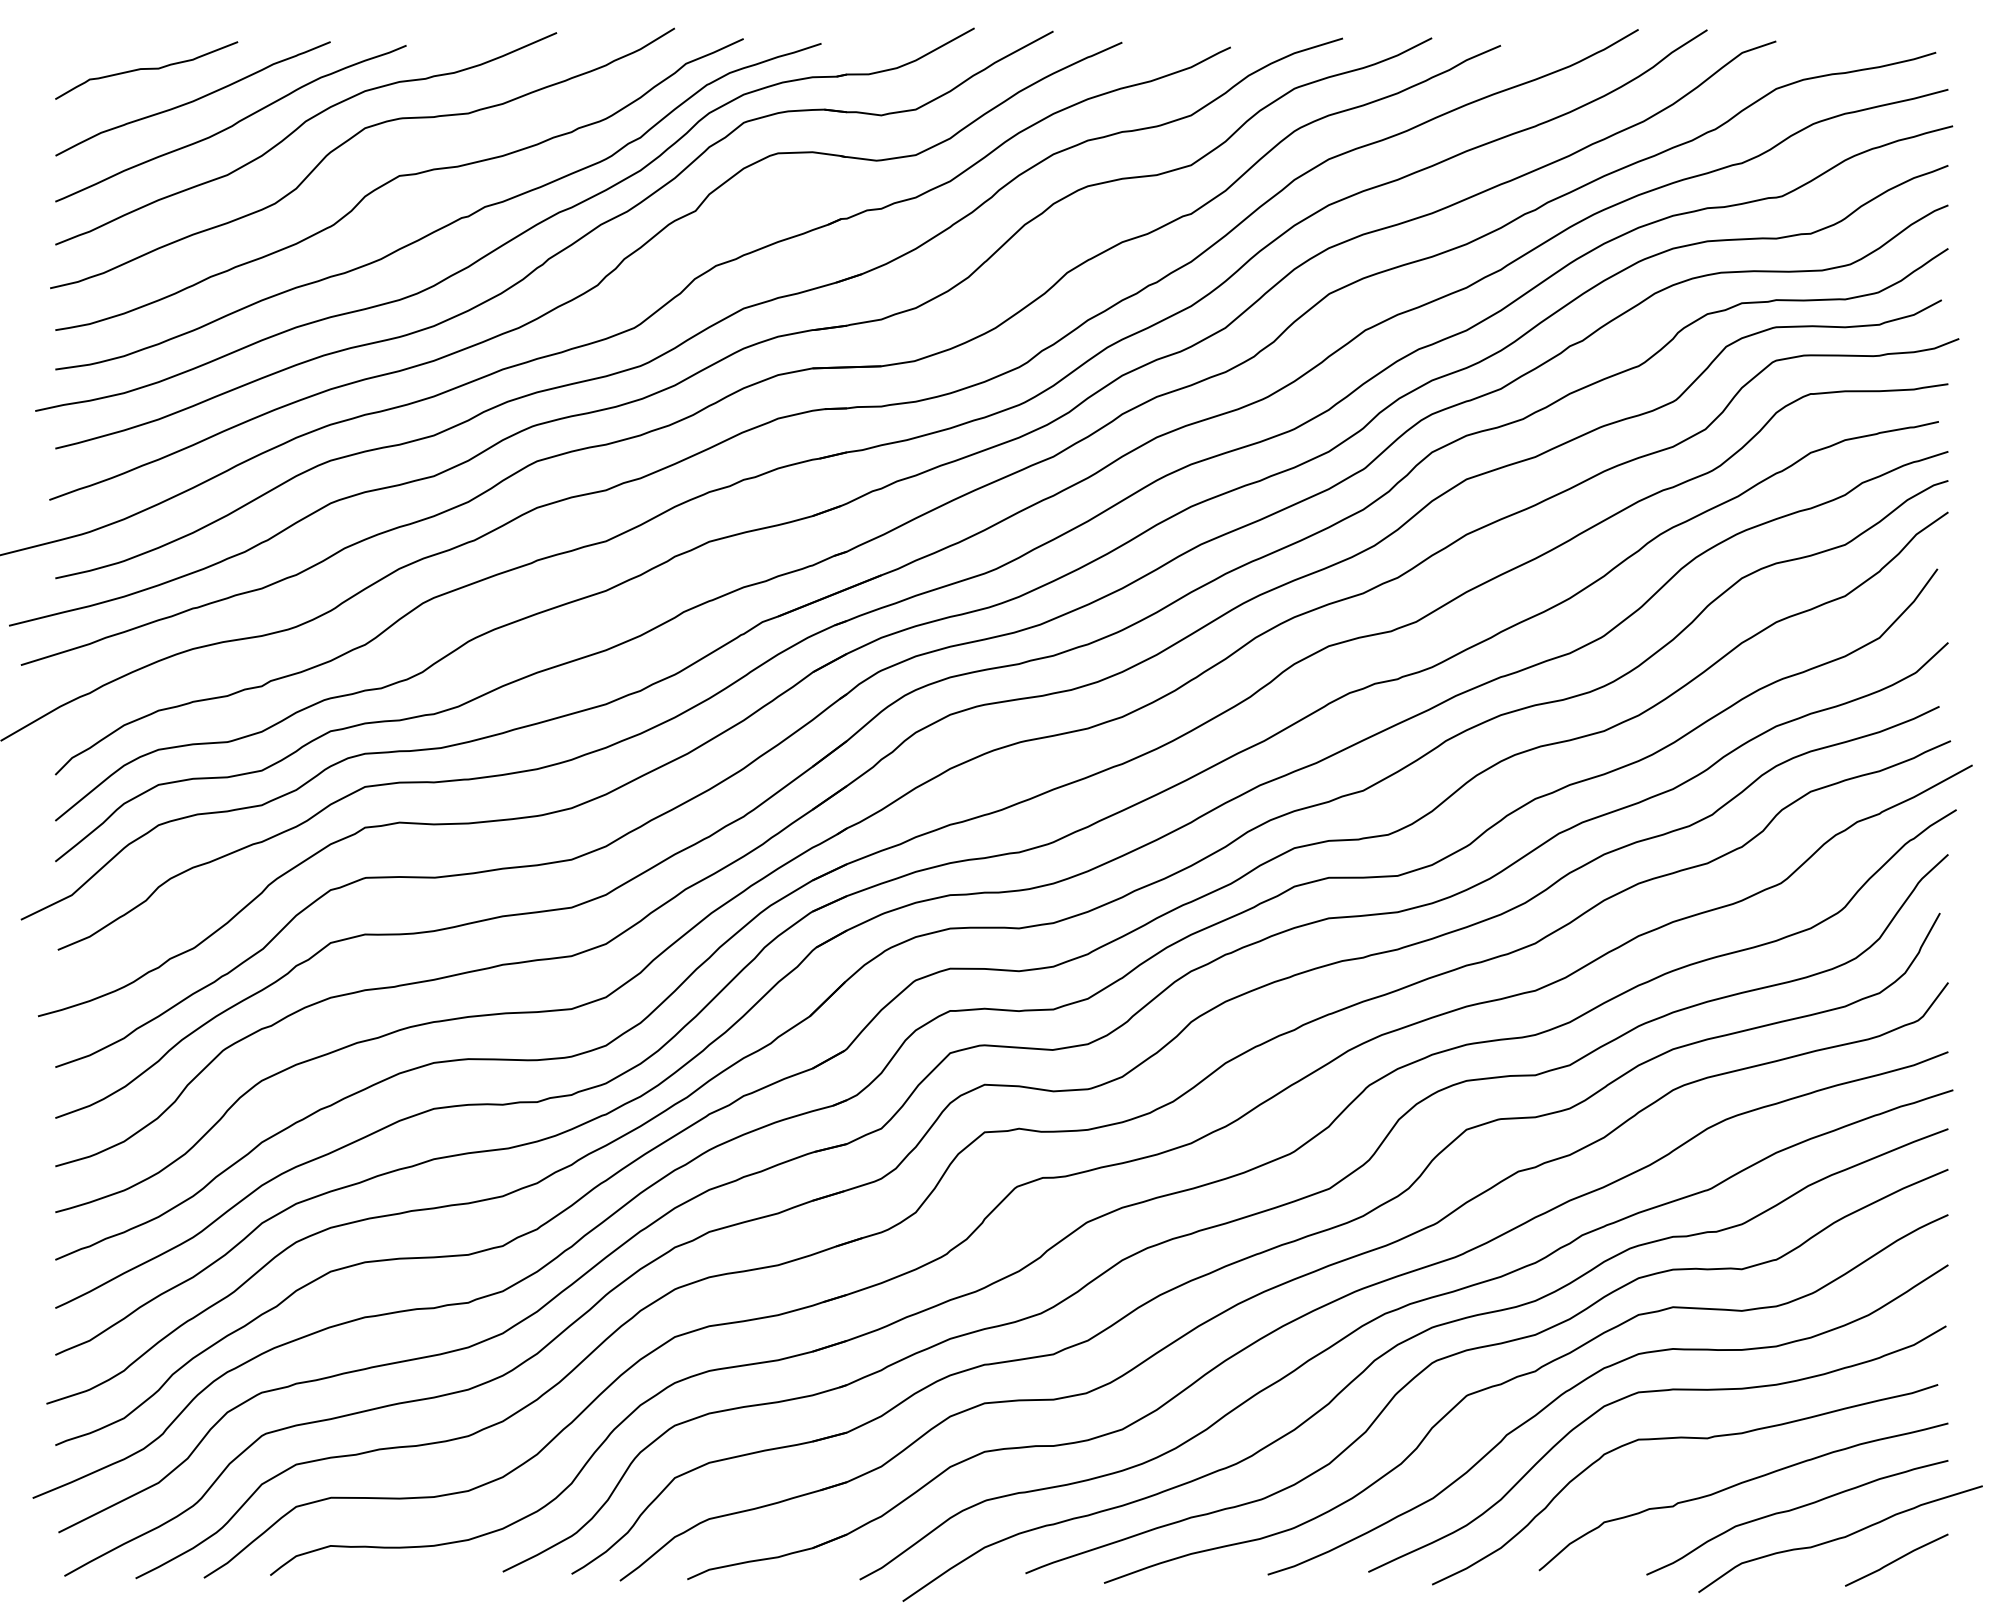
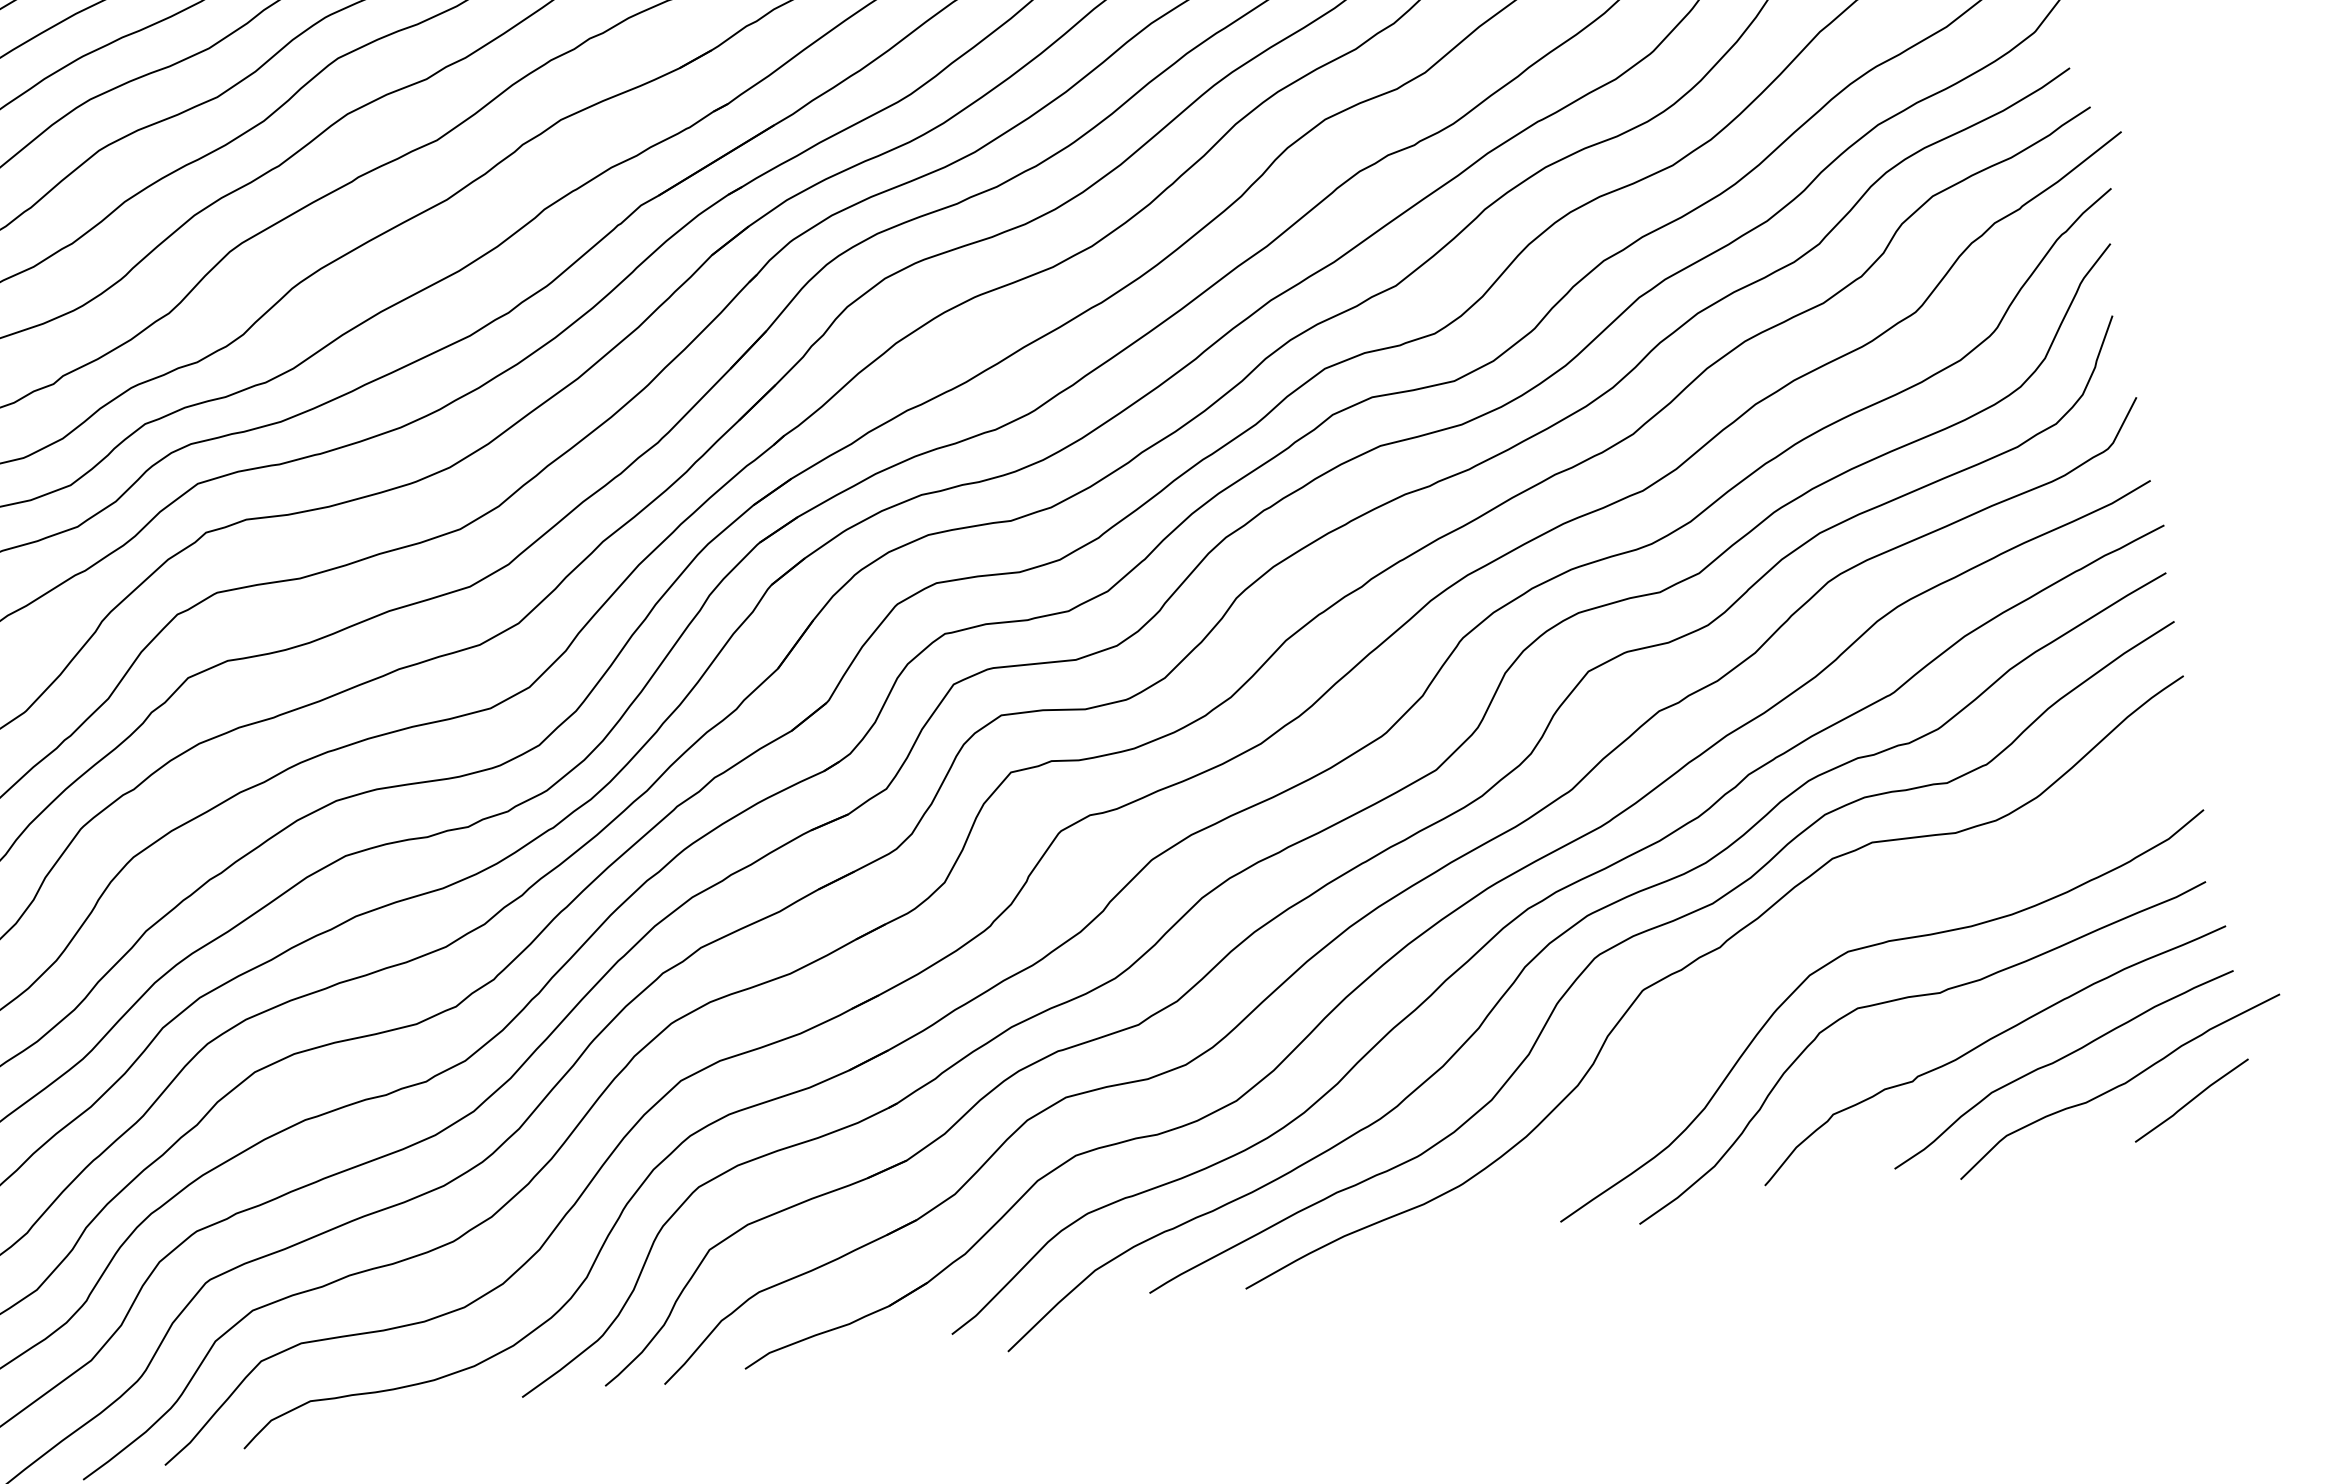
curve: (1581, 1383) -> (1777, 952), removed

